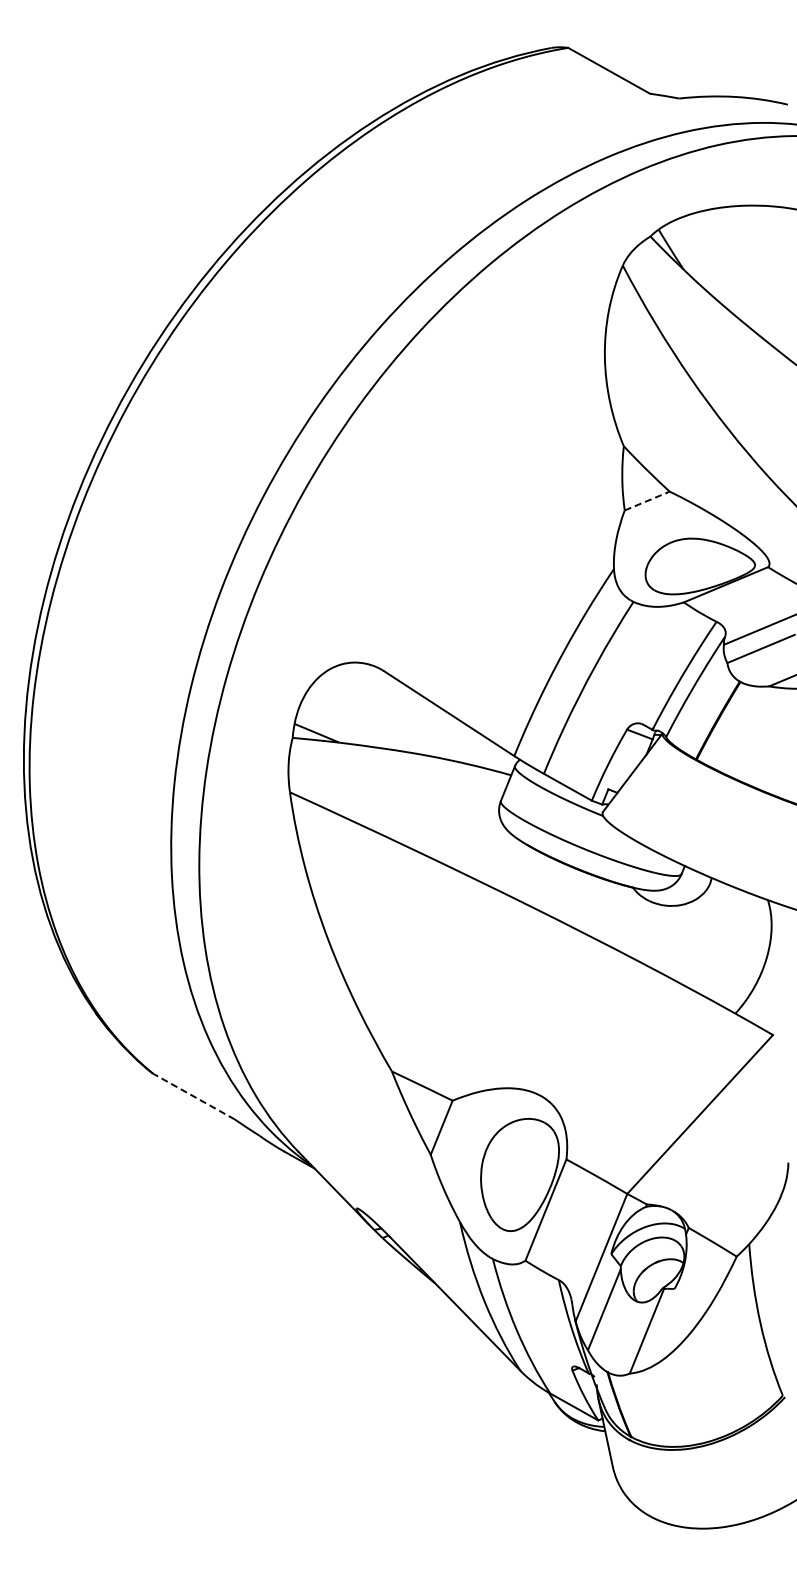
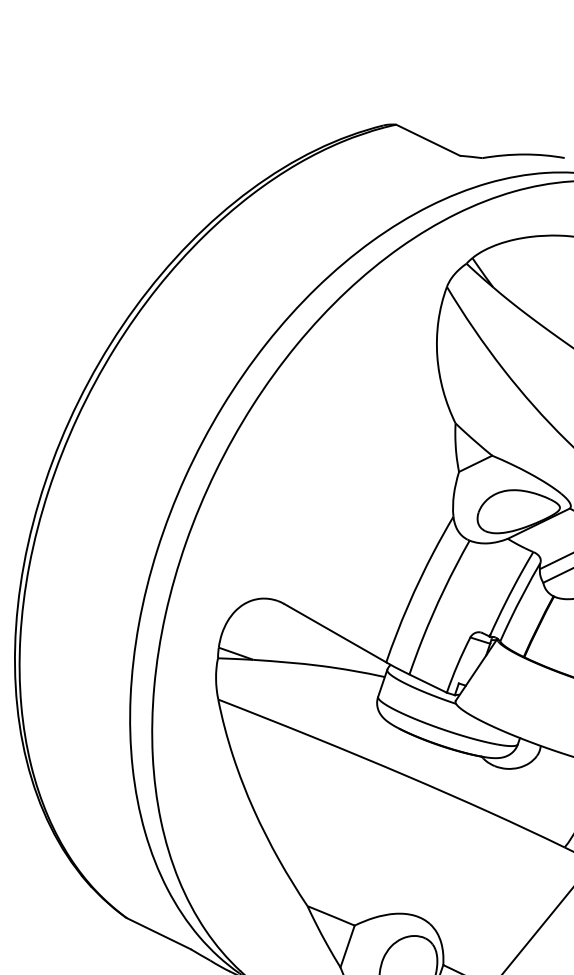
line: (647, 500) -> (475, 463), dashed -> solid
line: (193, 1096) -> (158, 933), dashed -> solid

